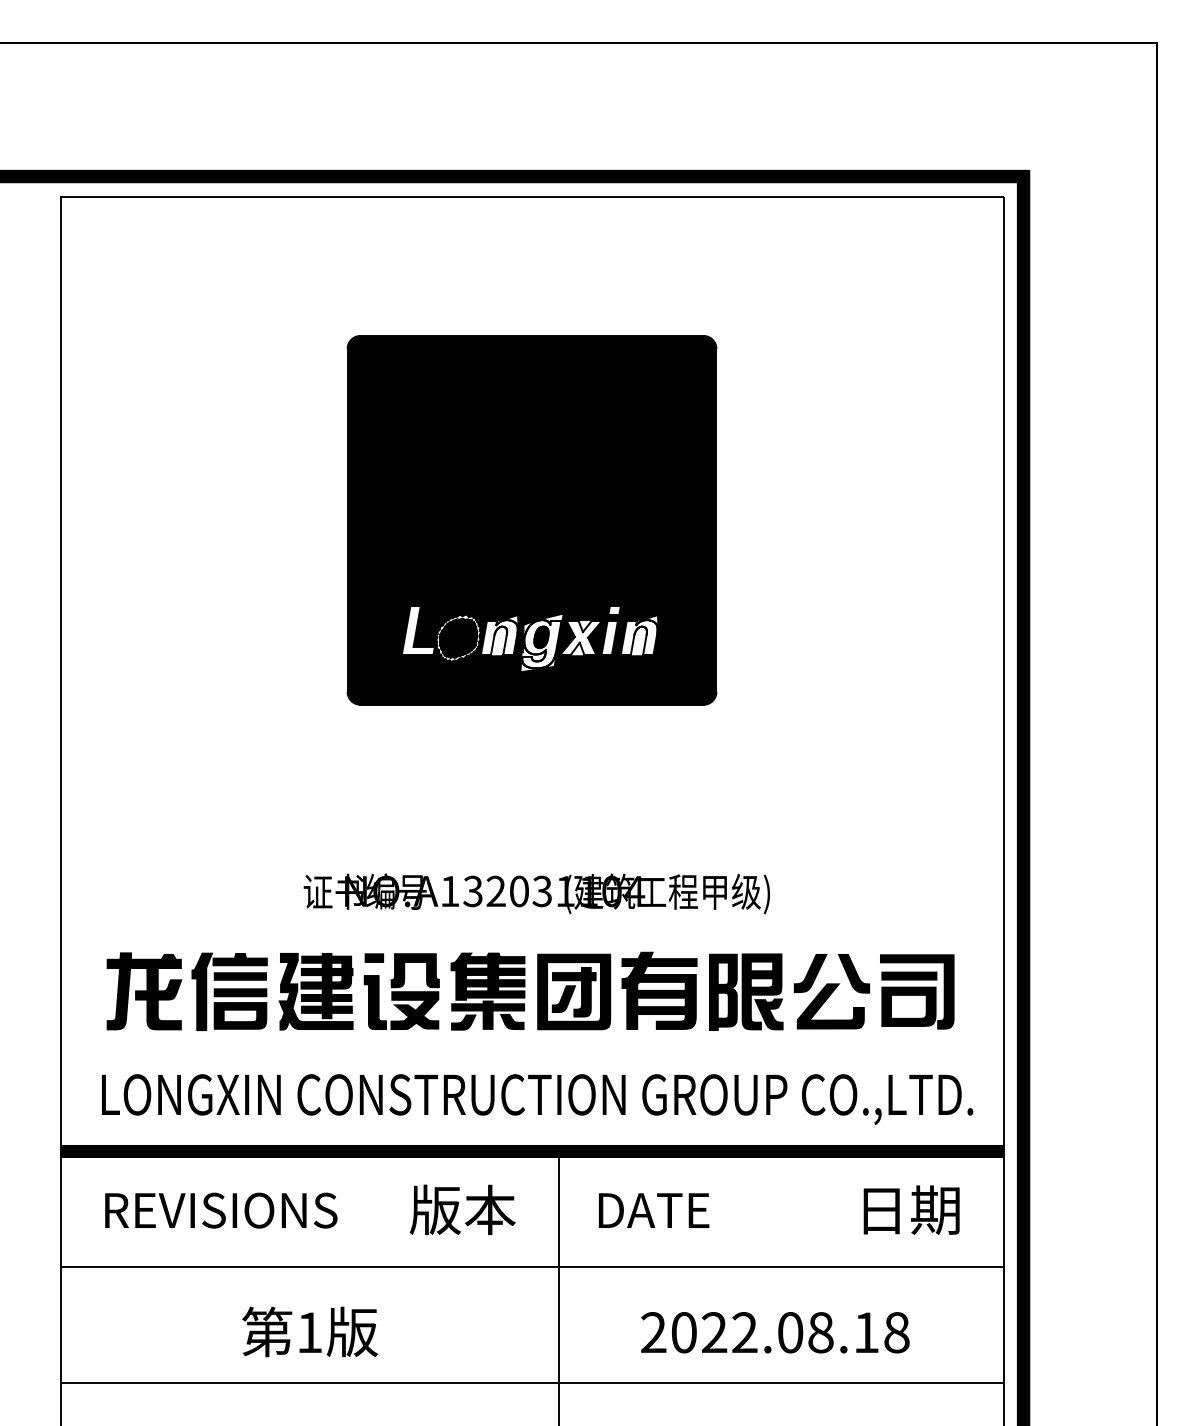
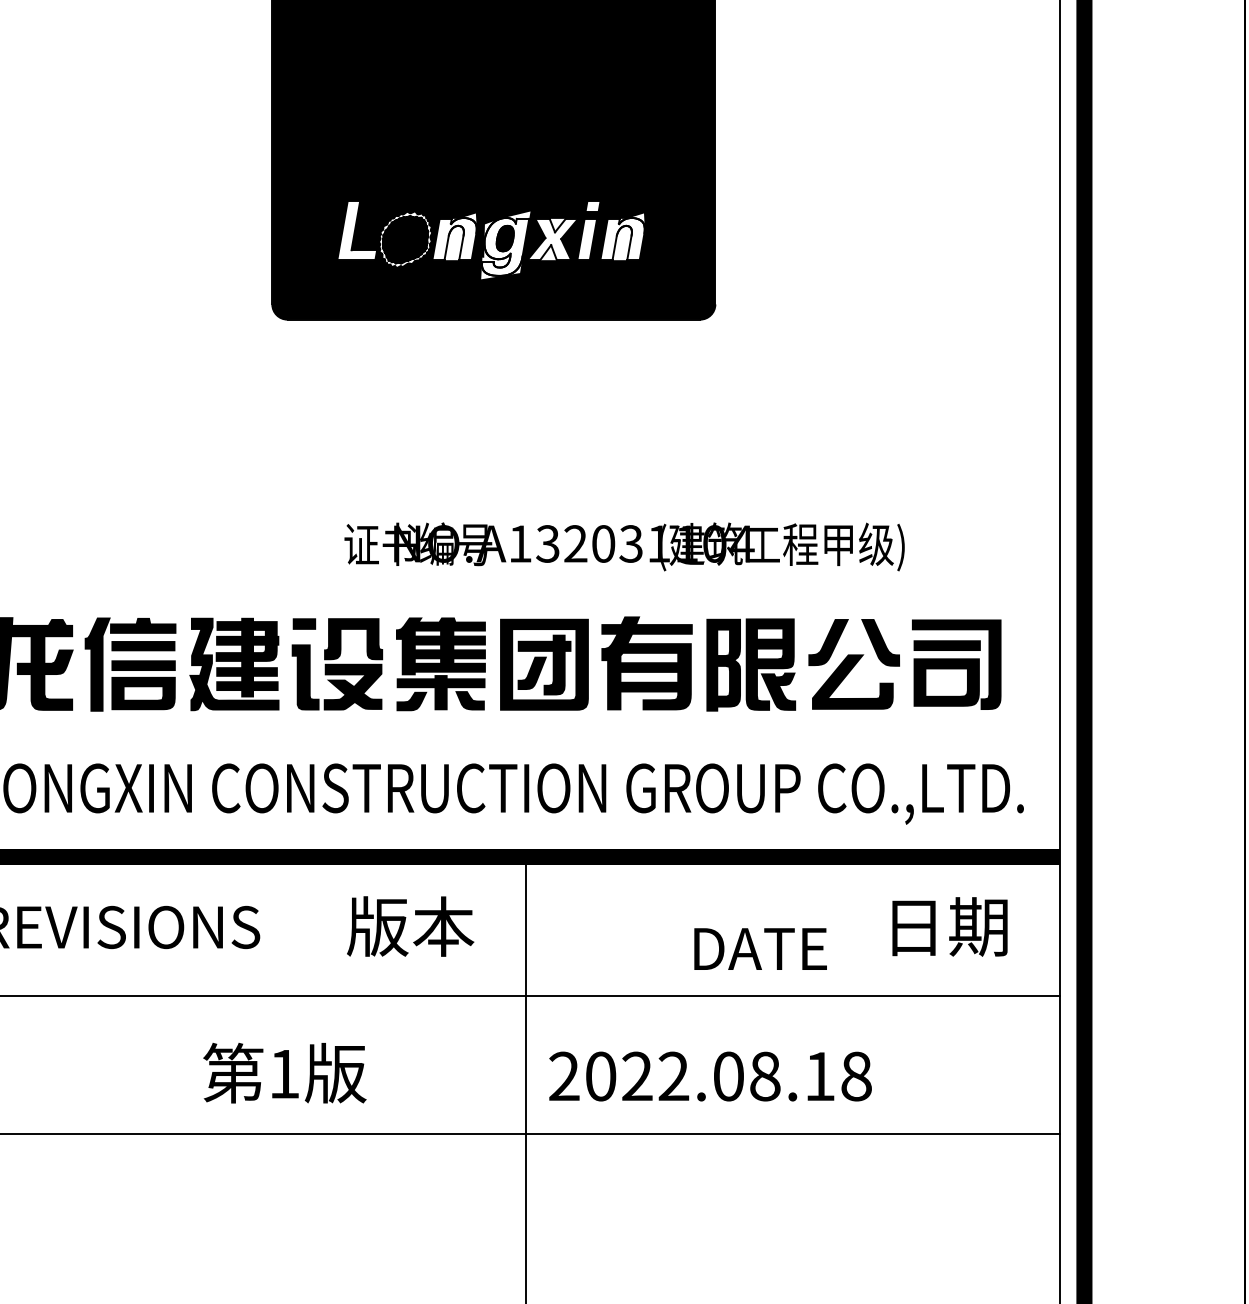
text: (536, 893) -> (624, 546), moved
text: (654, 1210) -> (761, 948), moved
text: (309, 1331) -> (284, 1072), moved
text: (775, 1332) -> (710, 1076), moved

